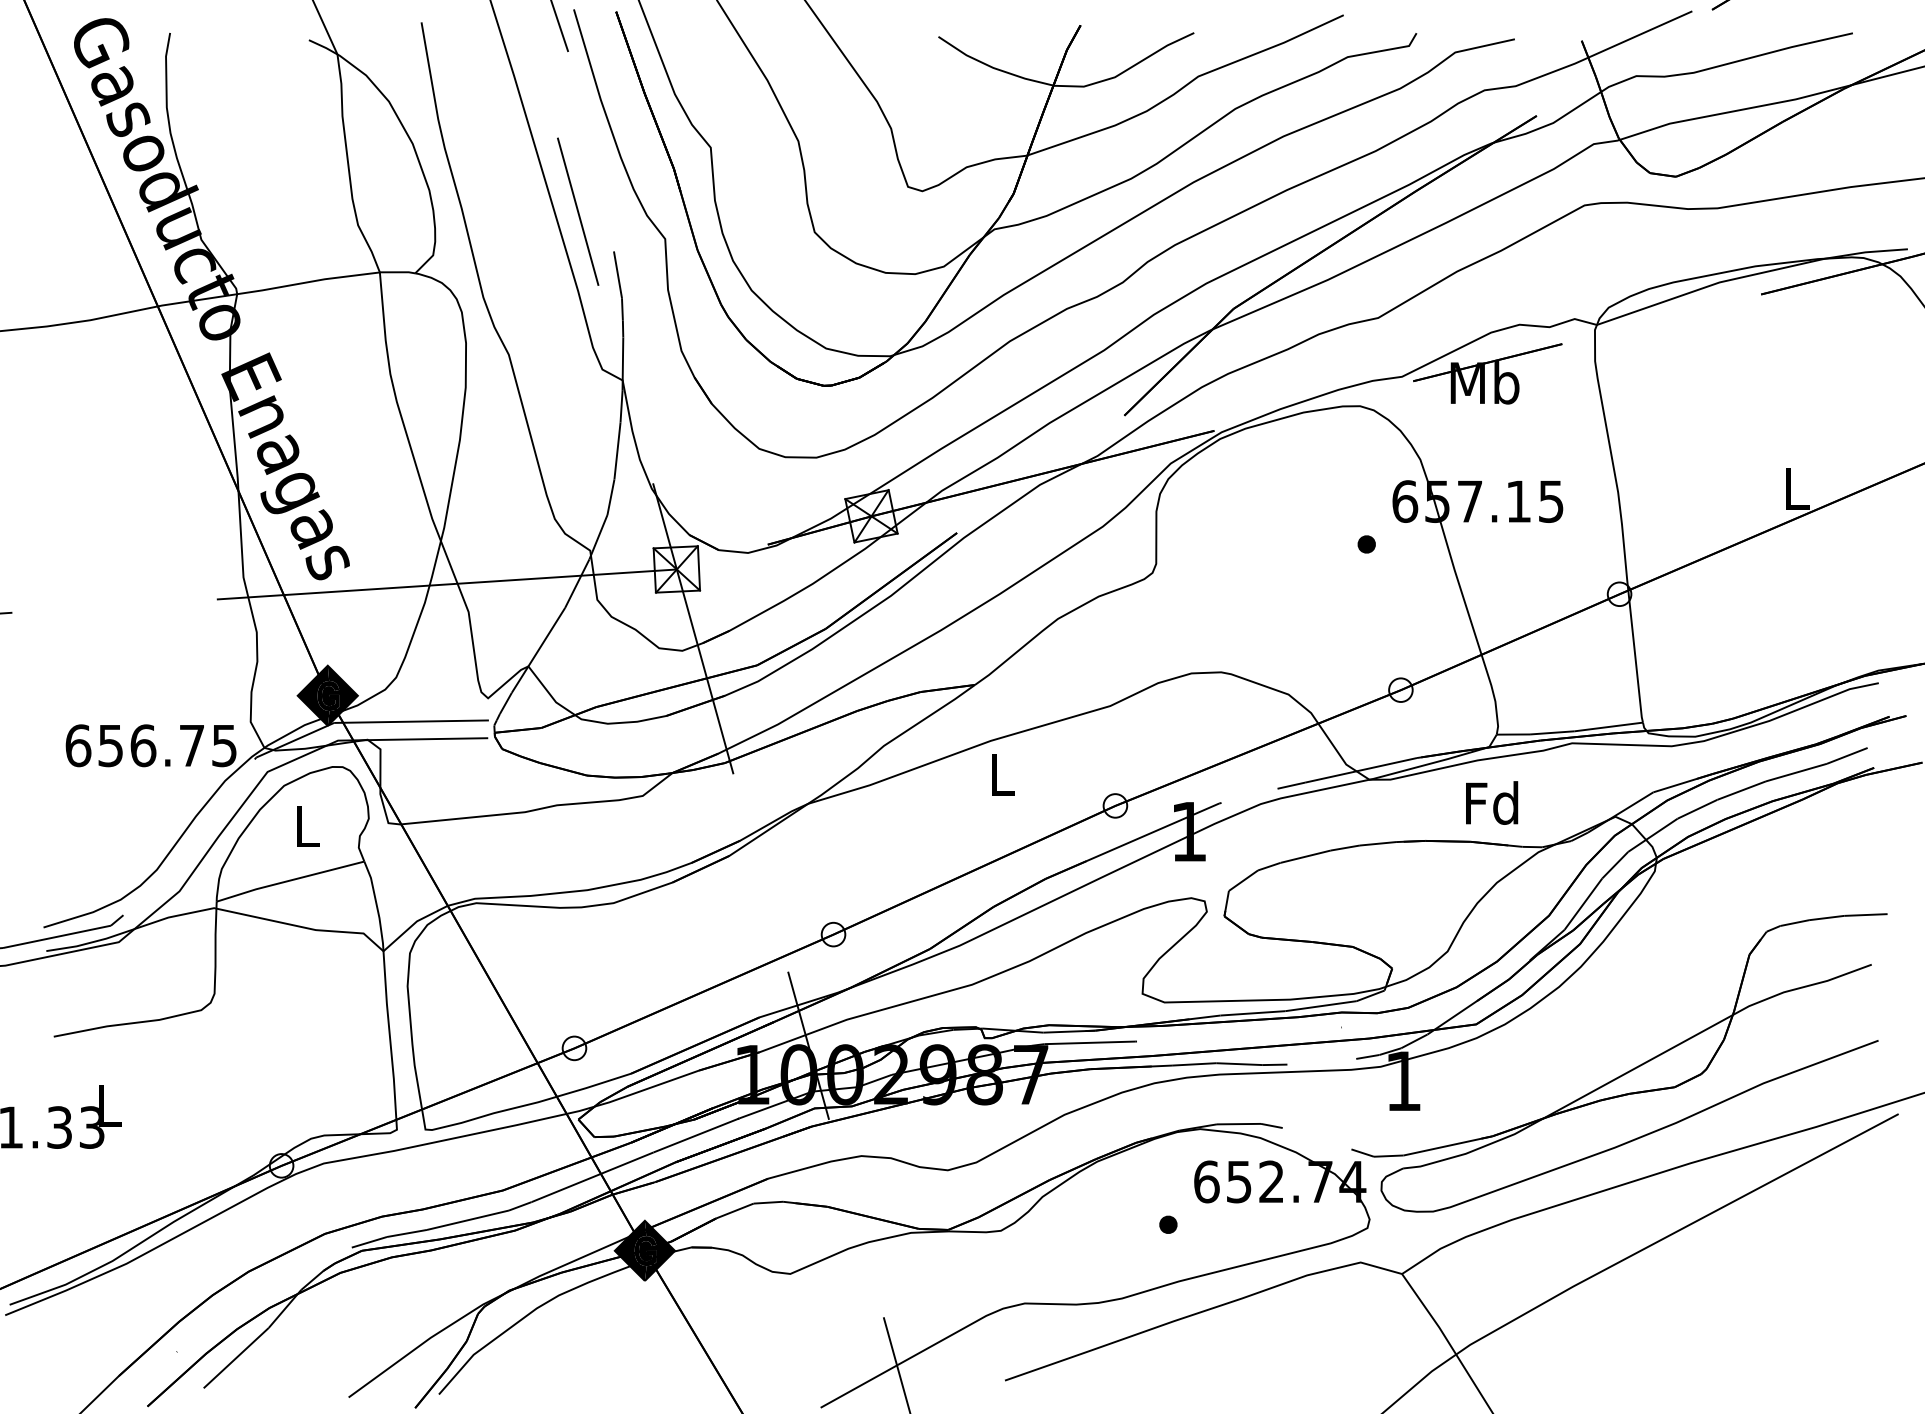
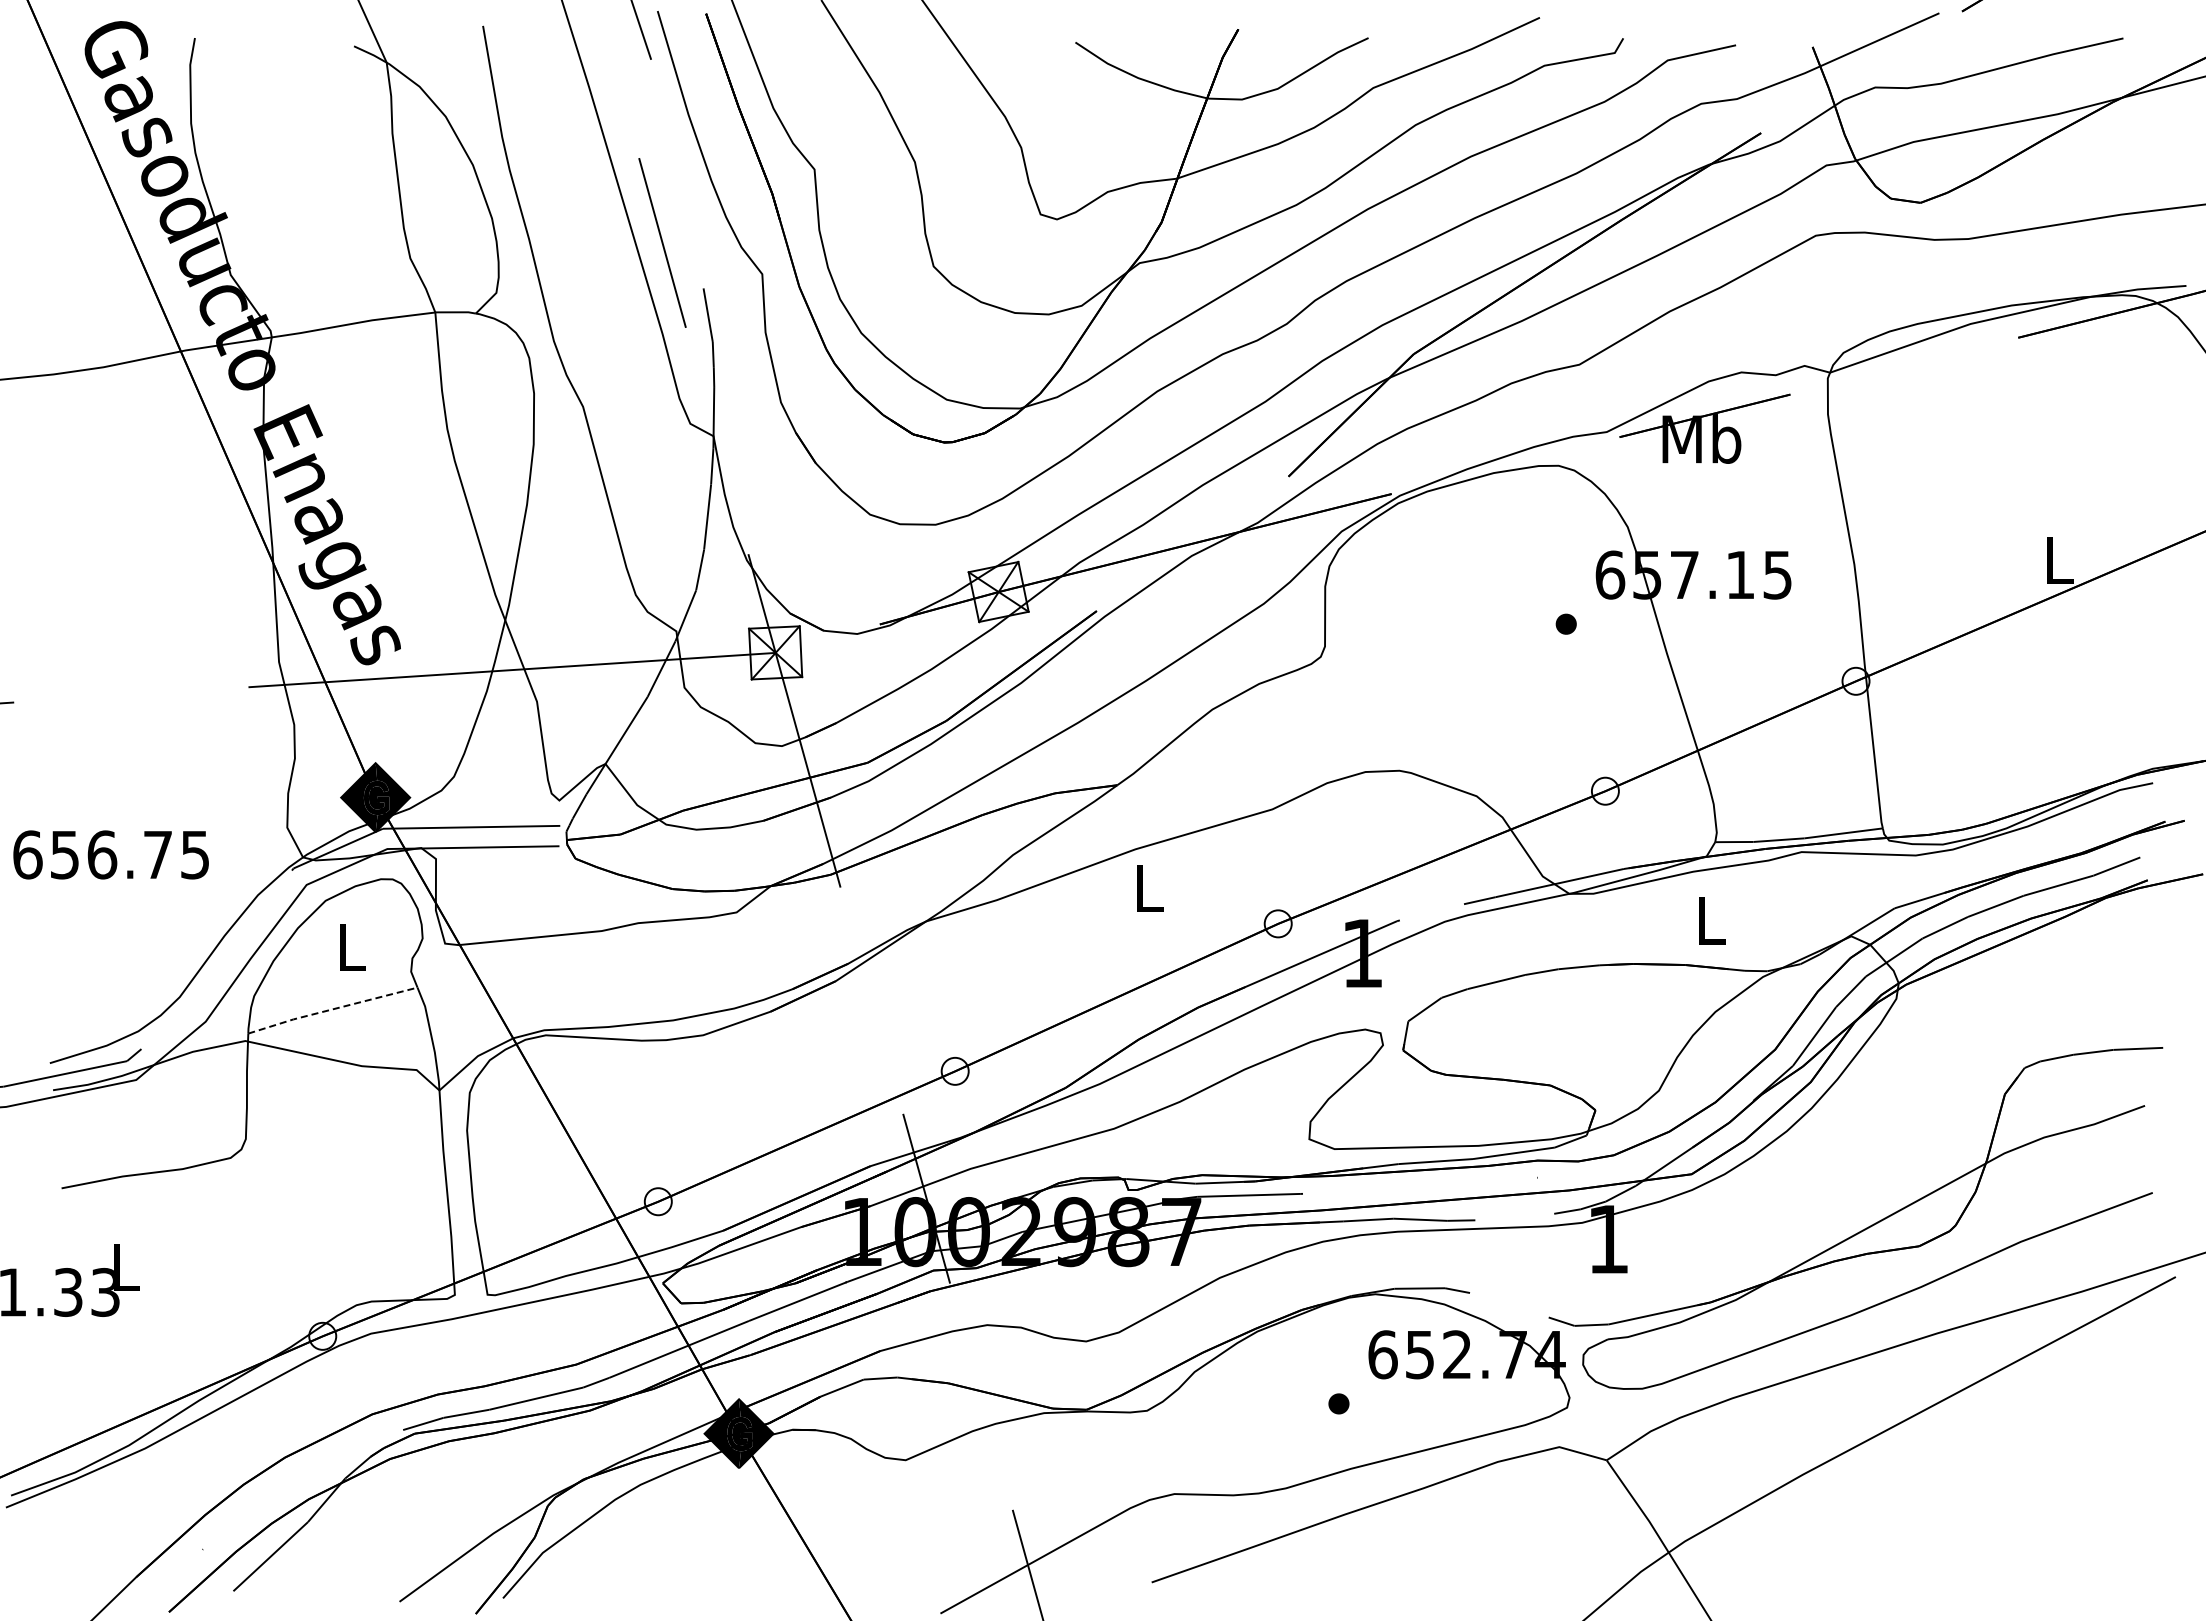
text: (150, 745) -> (110, 854), moved
text: (1491, 802) -> (1709, 920), Fd -> L
line: (289, 880) -> (331, 1009), solid -> dashed

